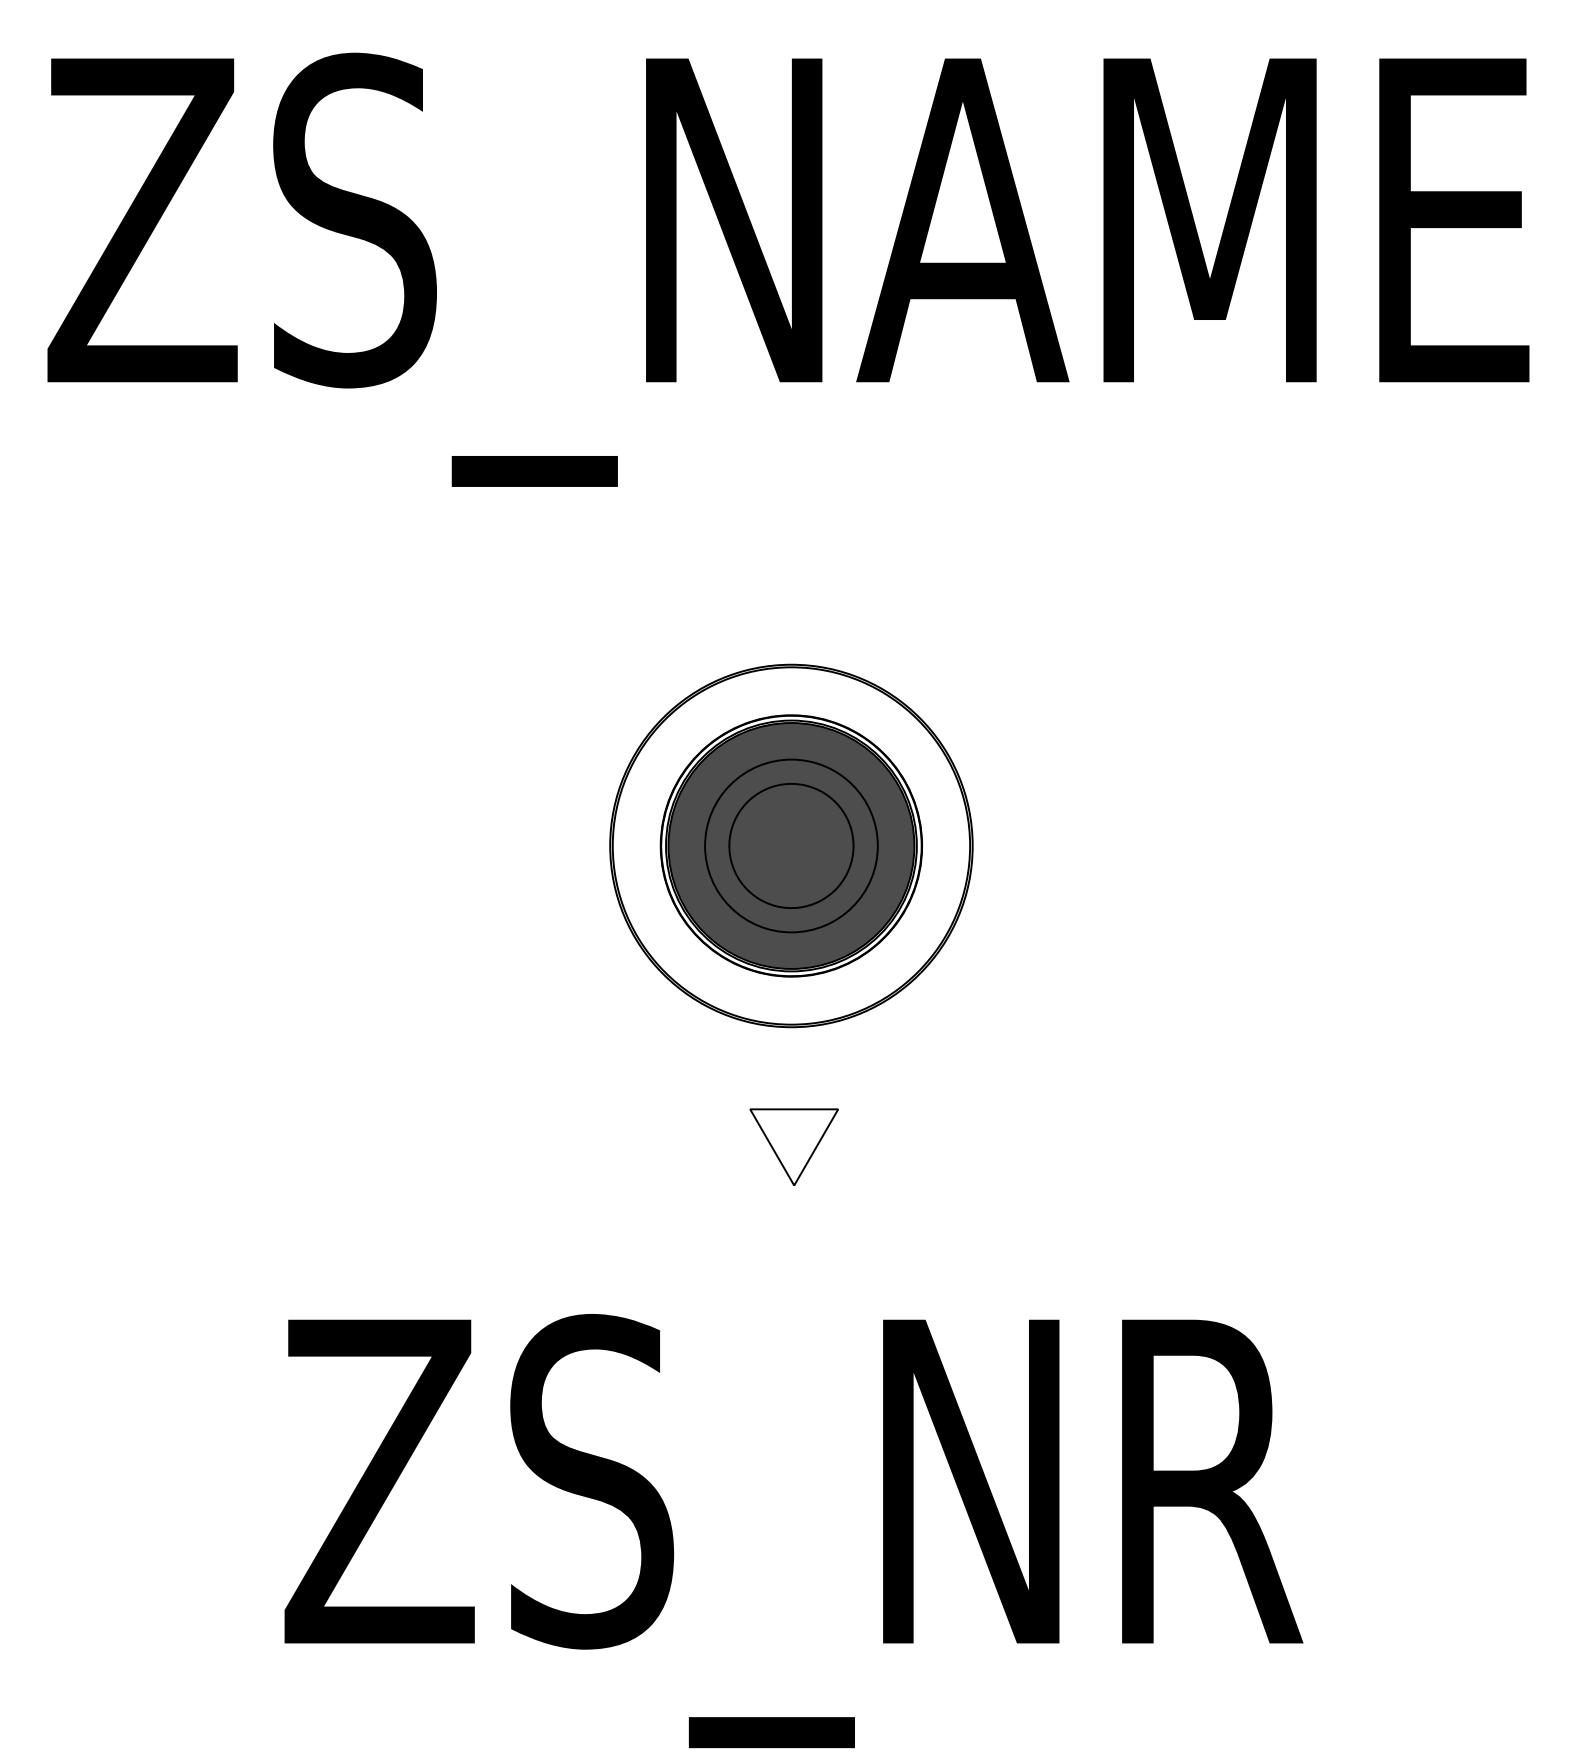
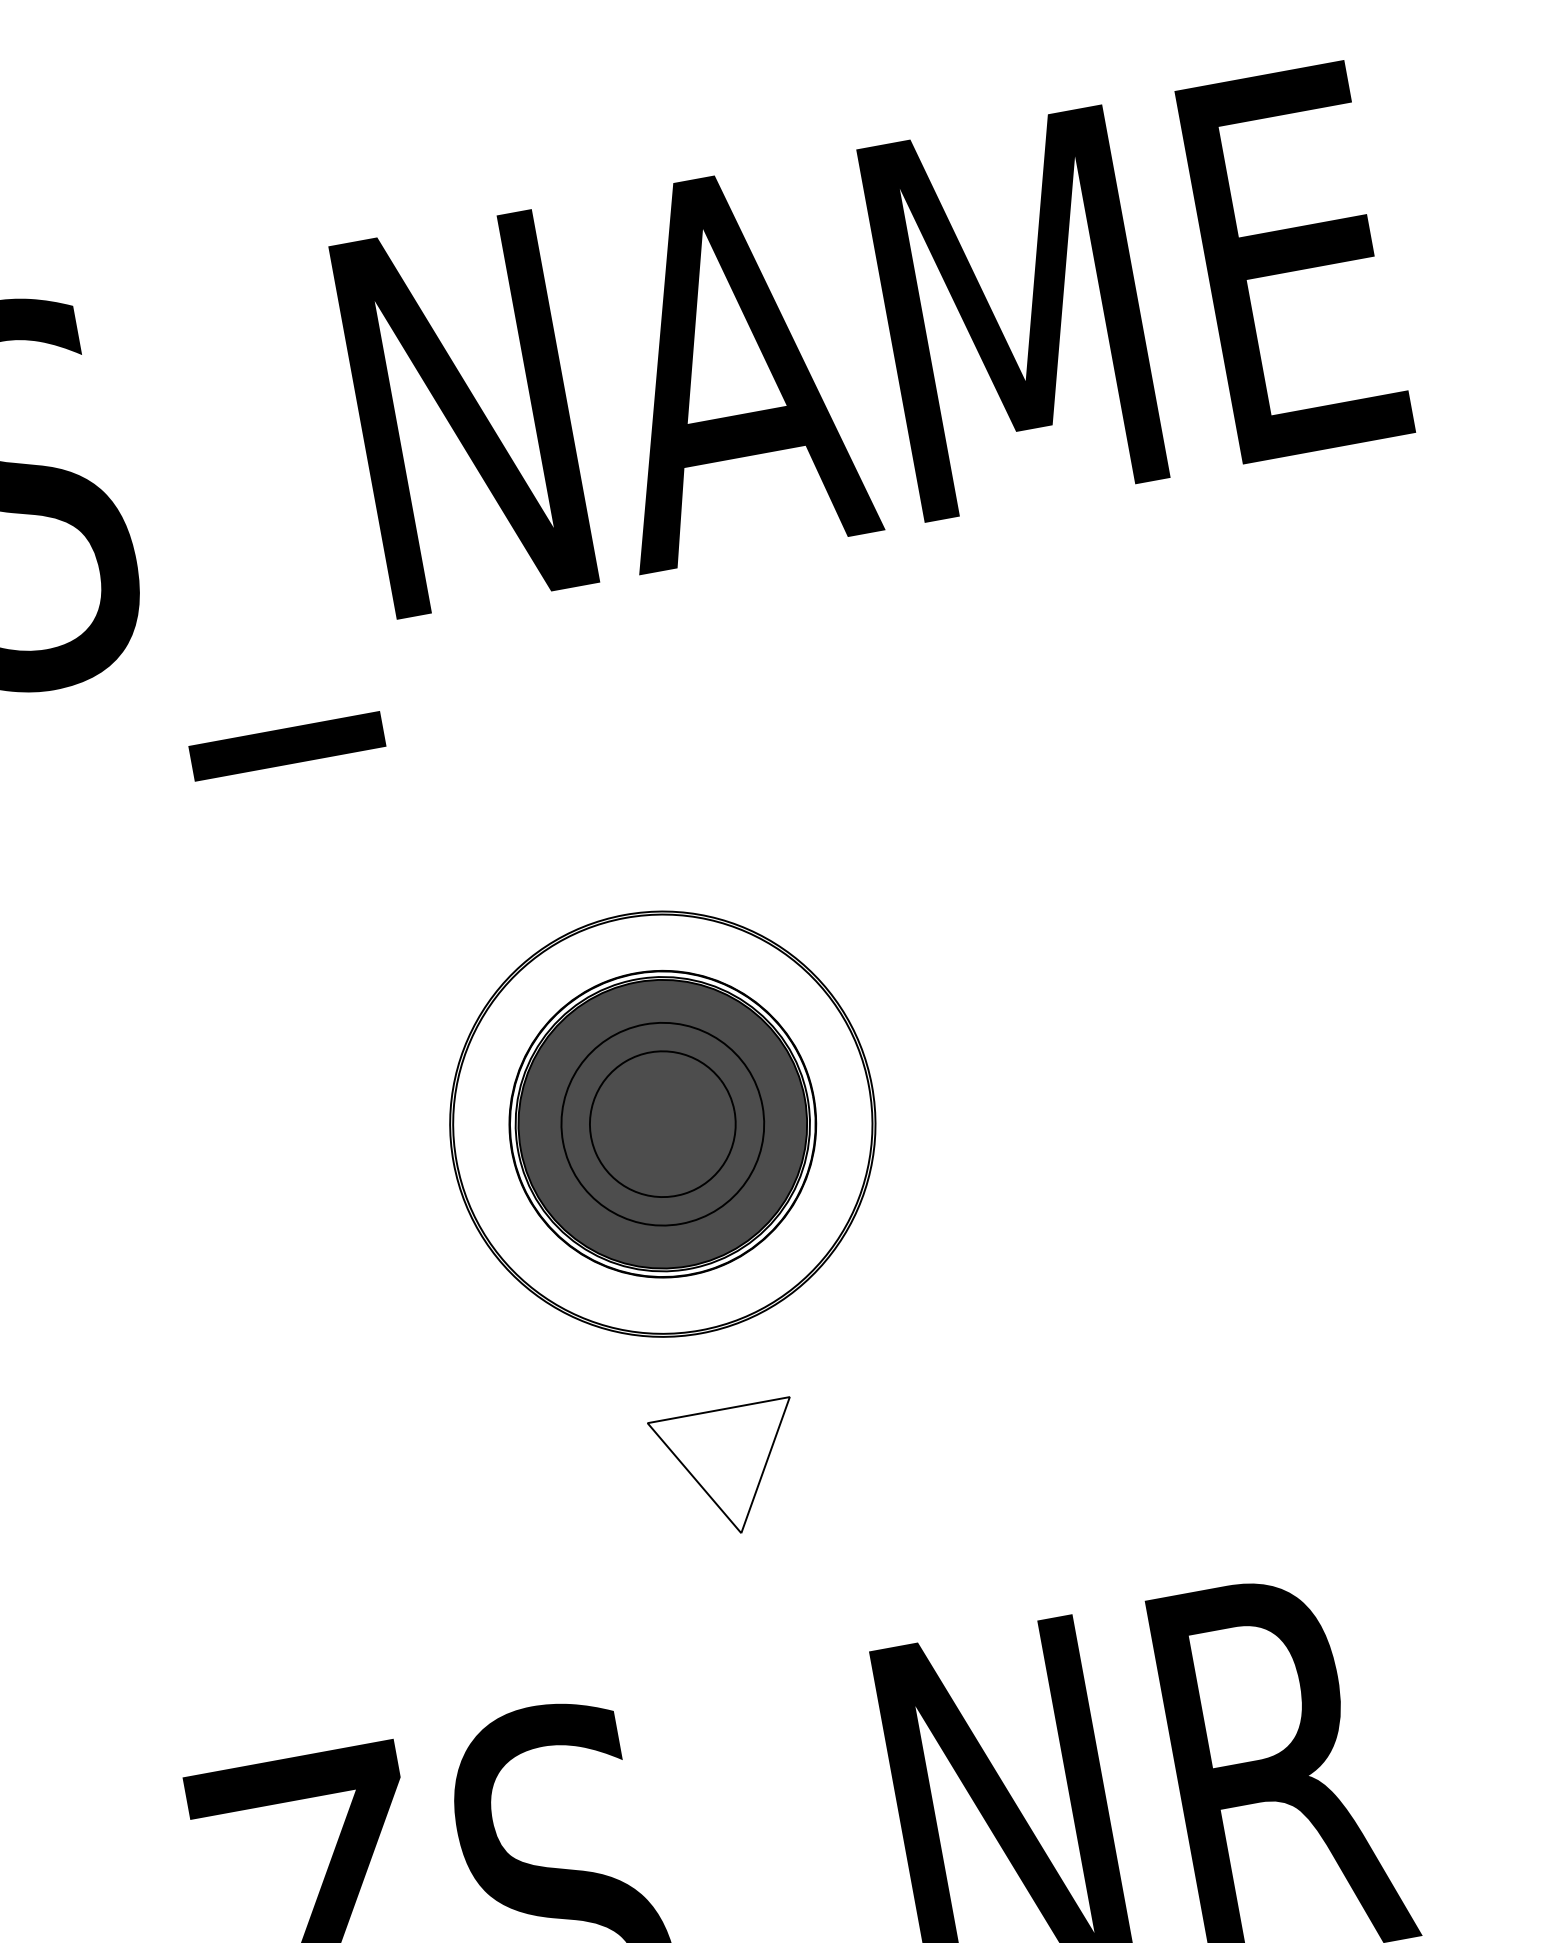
part: (793, 1146) -> (728, 1470), size x1.4

